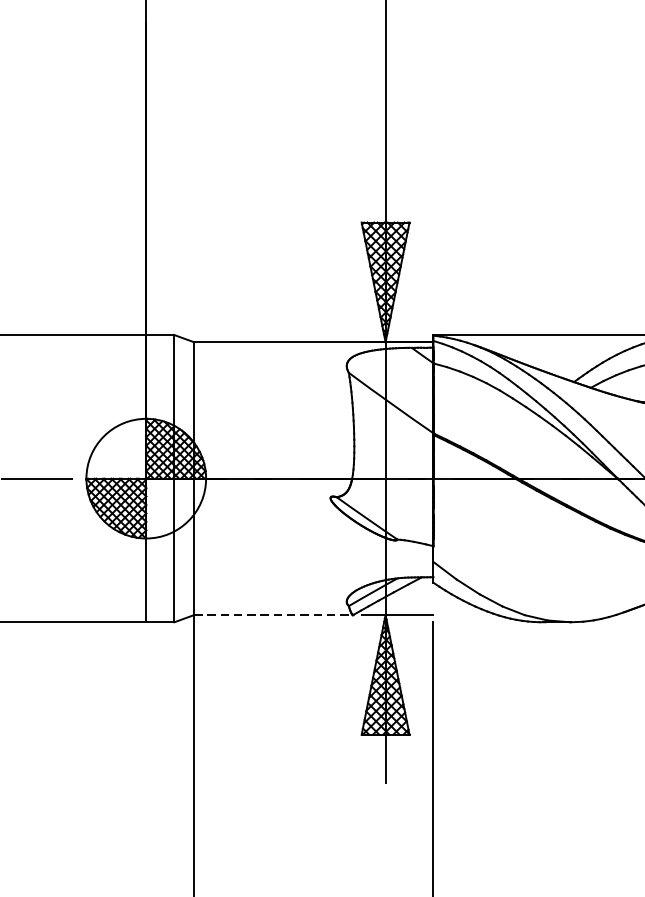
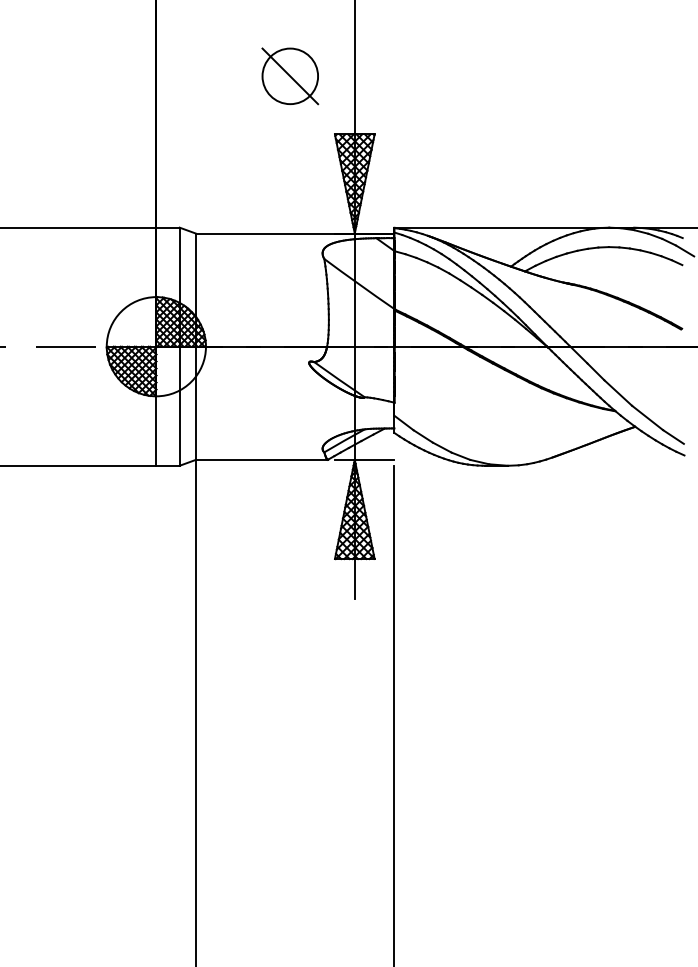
part: (308, 152) -> (290, 76), added
line: (273, 614) -> (261, 459), dashed -> solid

